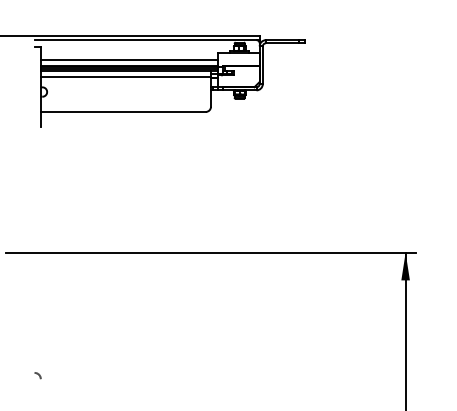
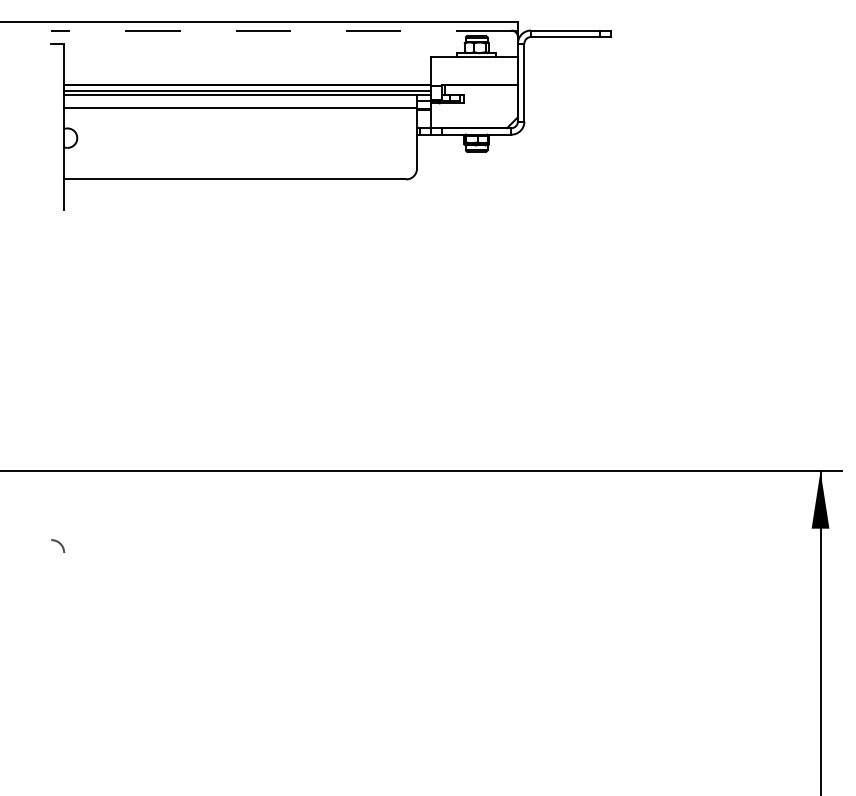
line: (145, 40) -> (281, 31), solid -> dashed
line: (128, 60) -> (245, 72), removed
curve: (37, 374) -> (57, 543), moved

